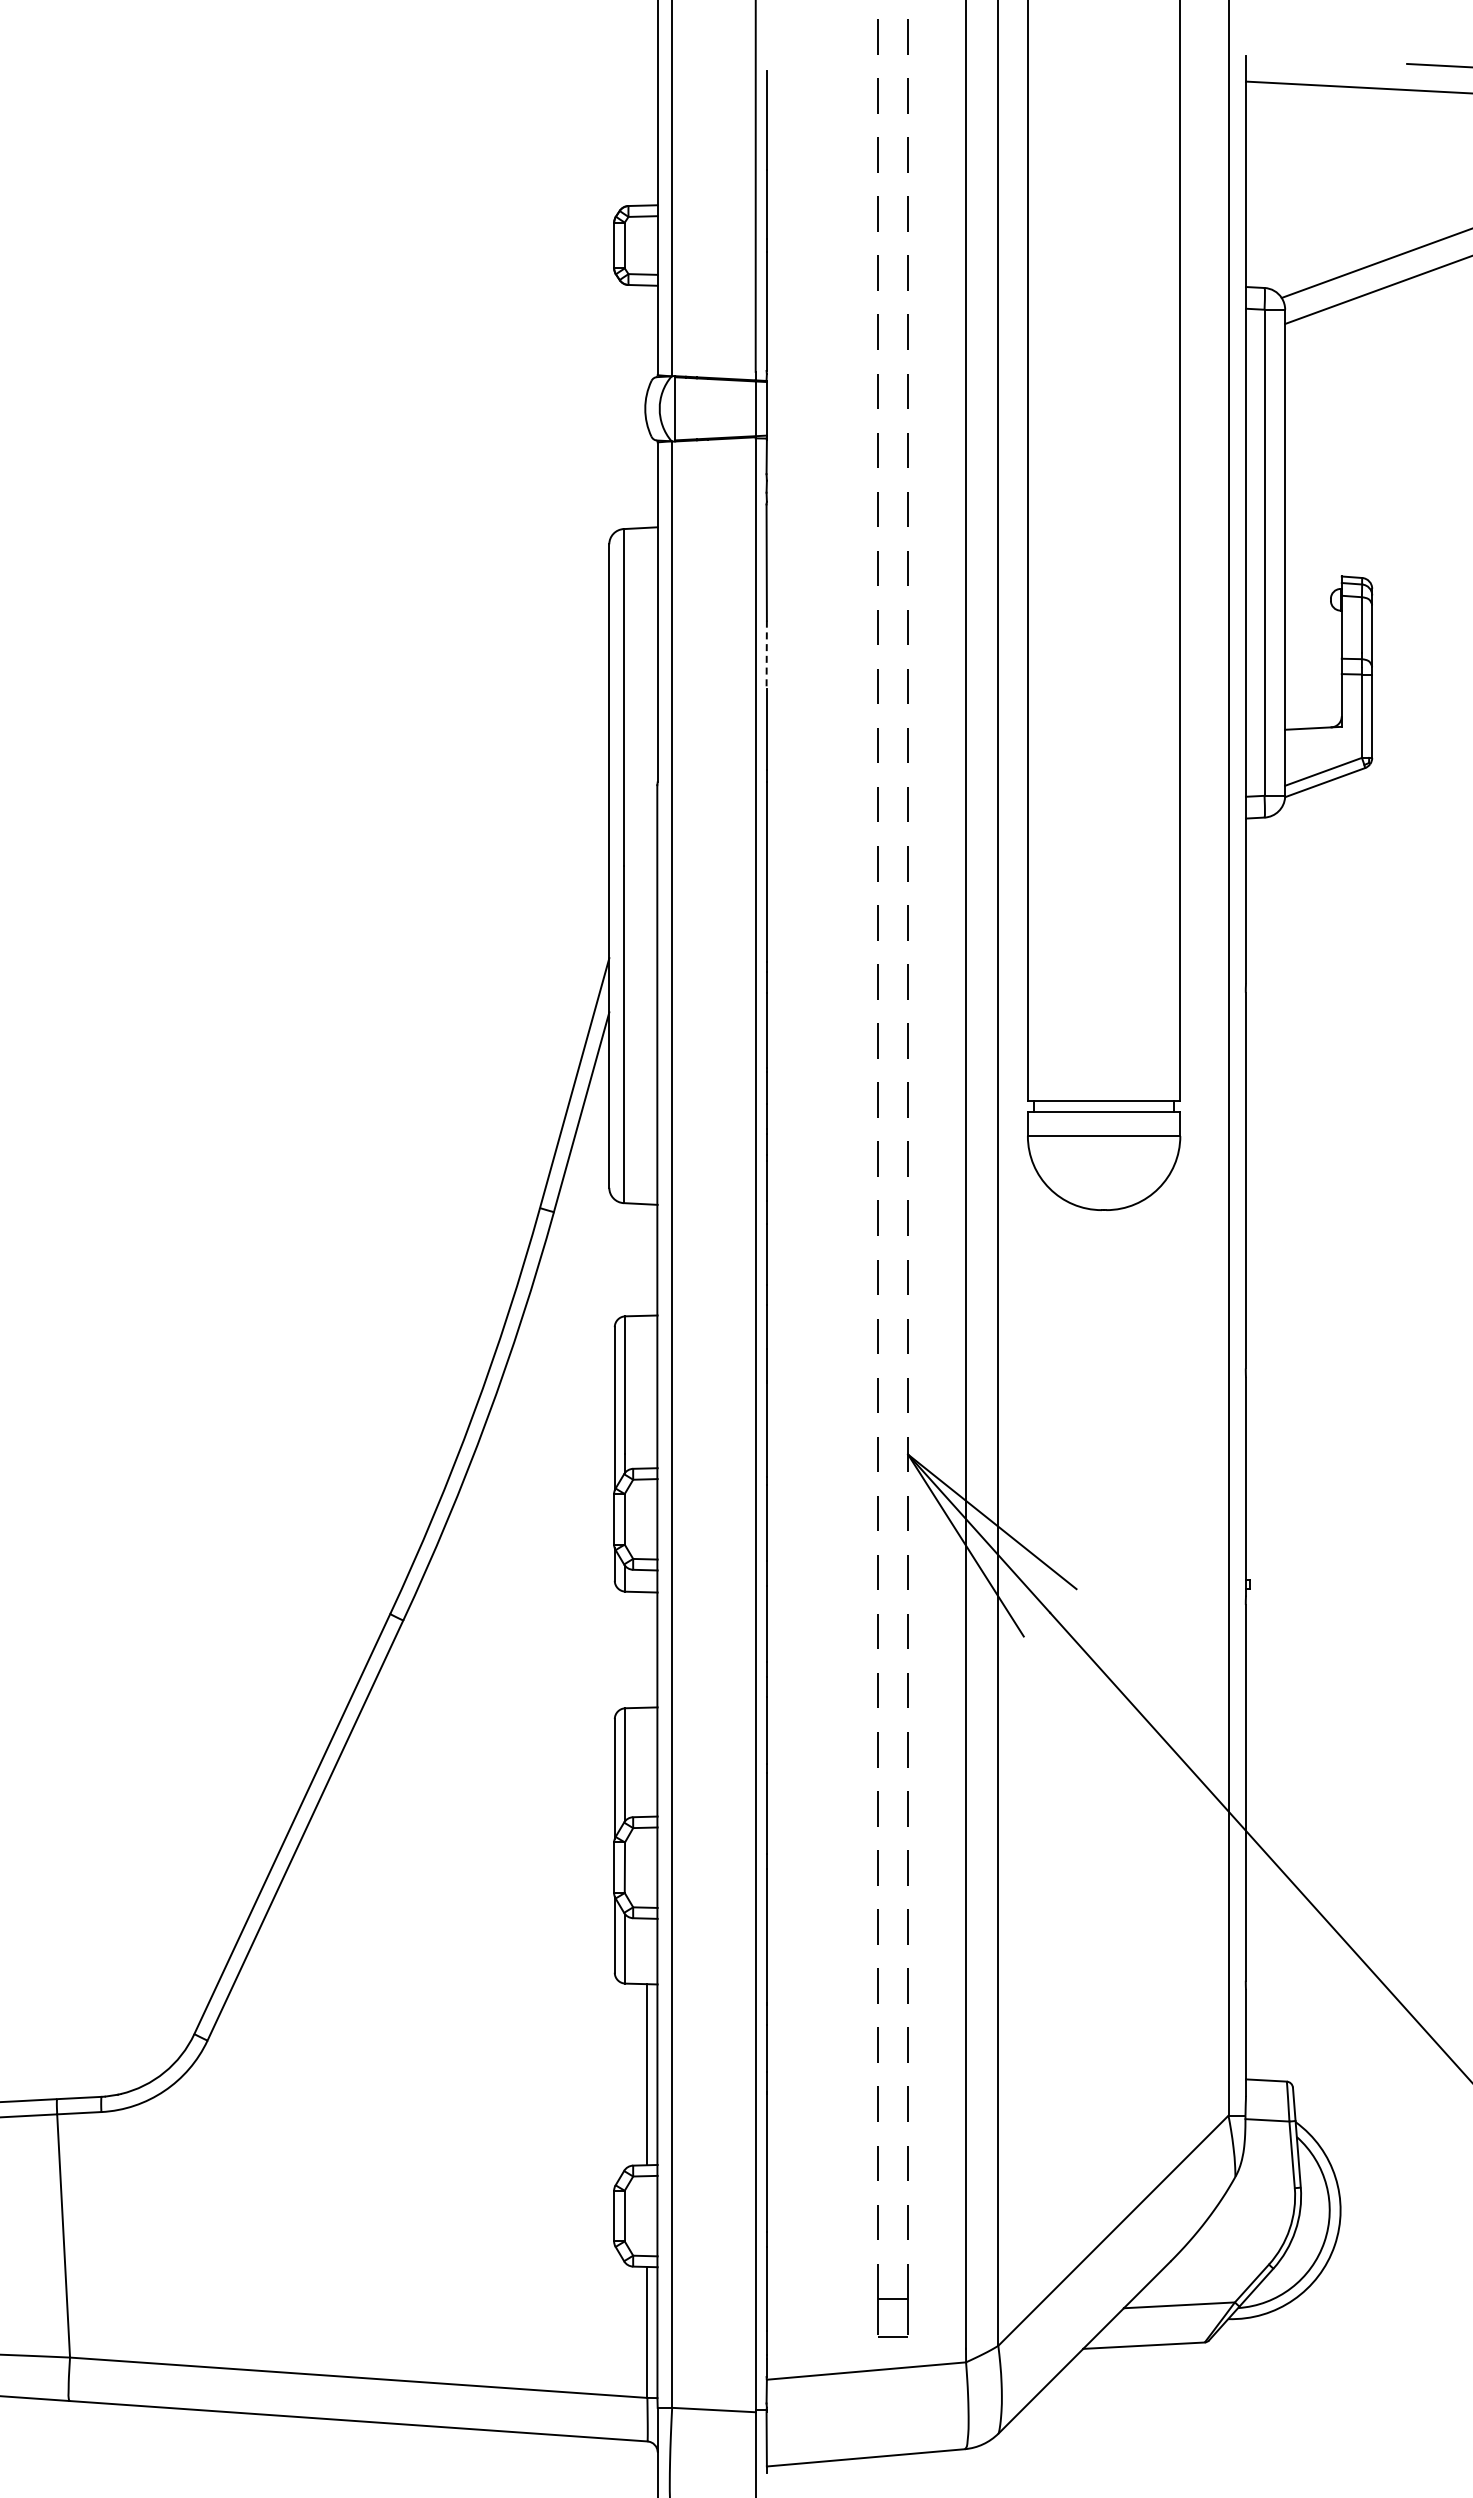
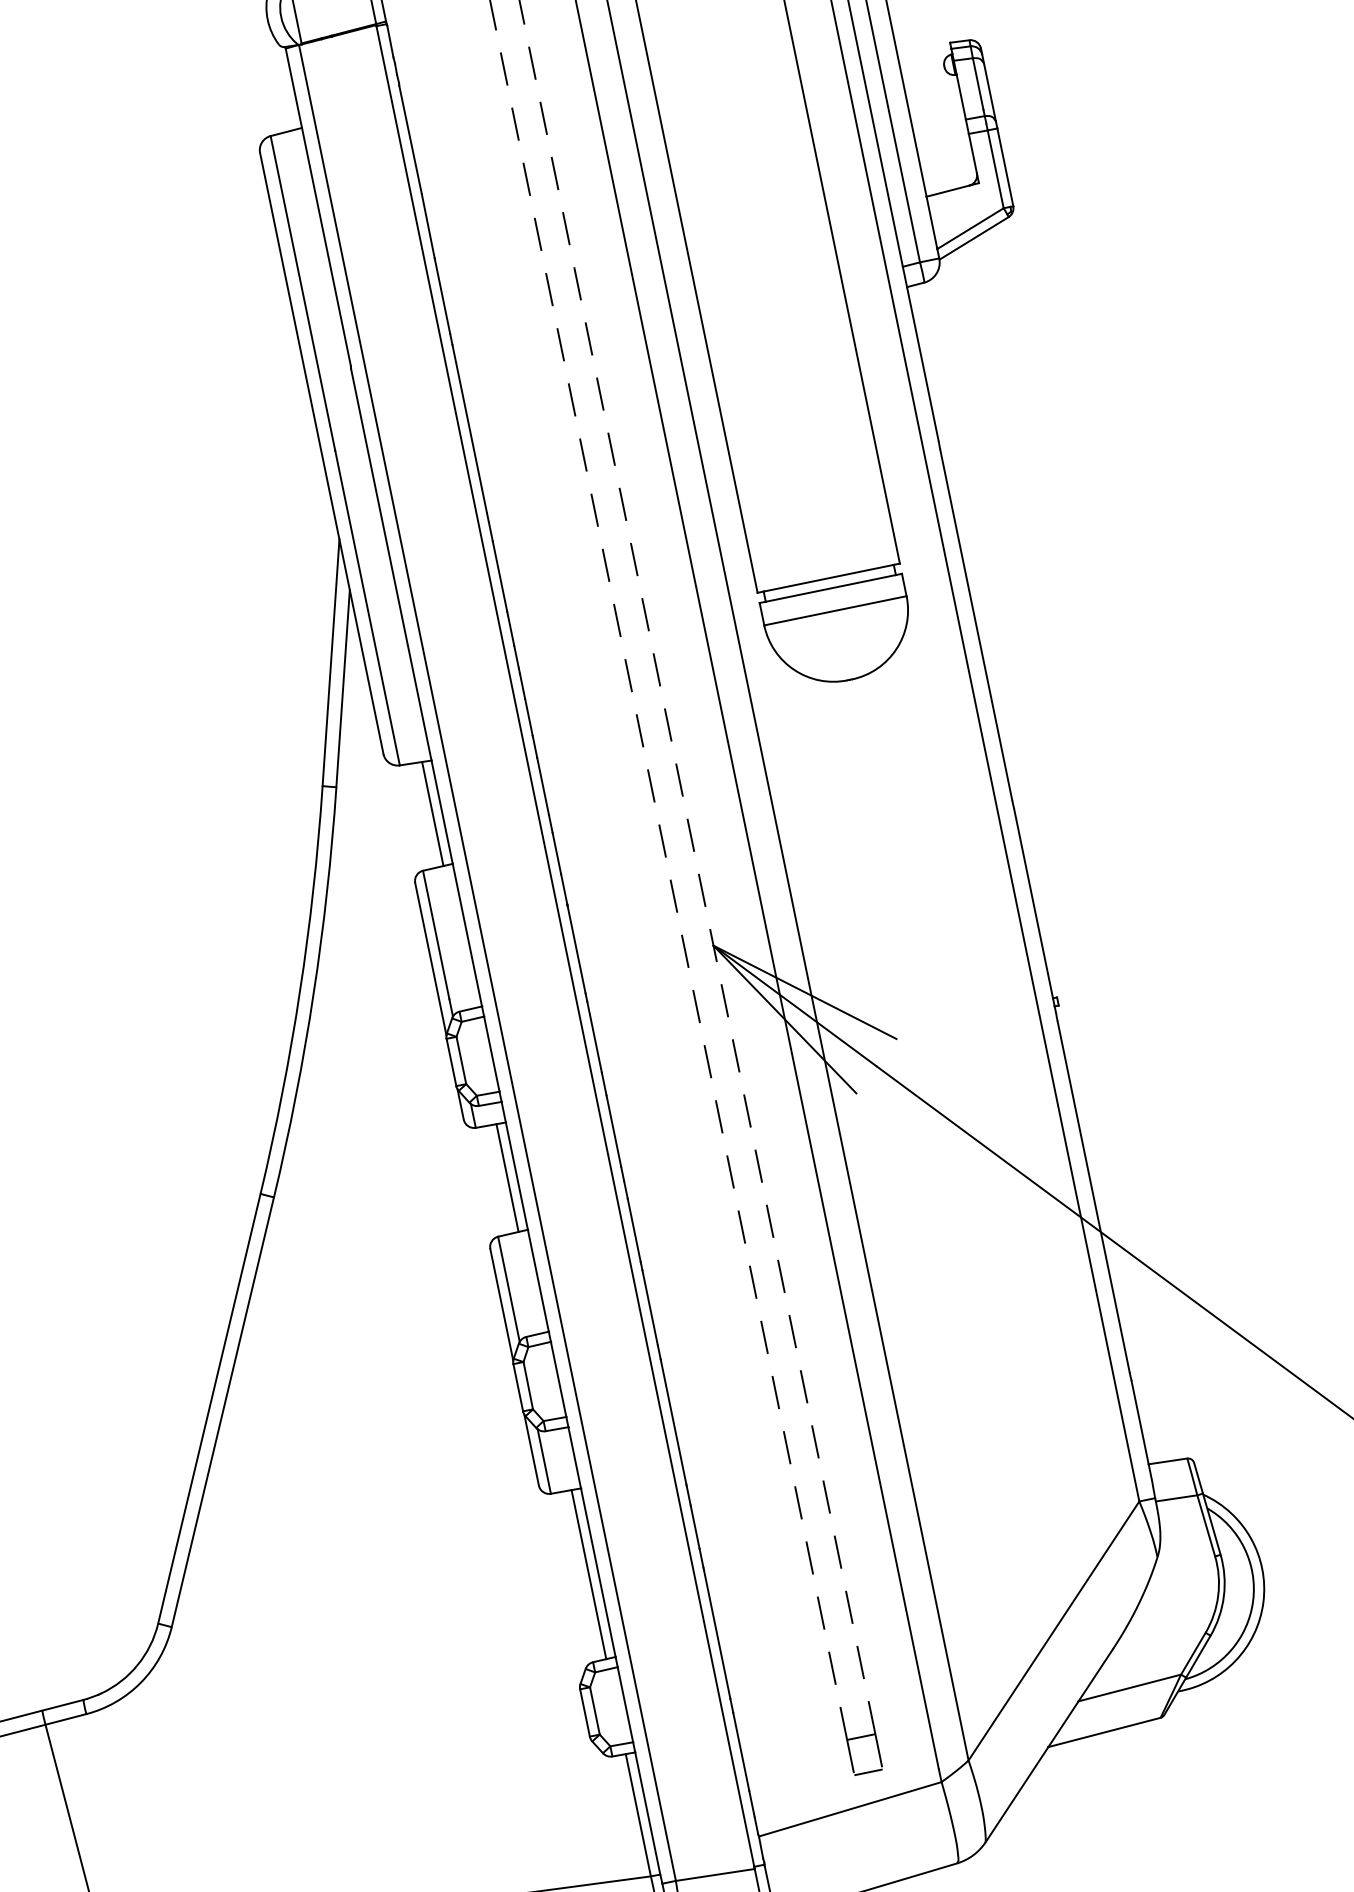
line: (766, 655) -> (428, 226), dashed -> solid
line: (647, 1259) -> (432, 813), added
line: (647, 1649) -> (507, 1177), added

